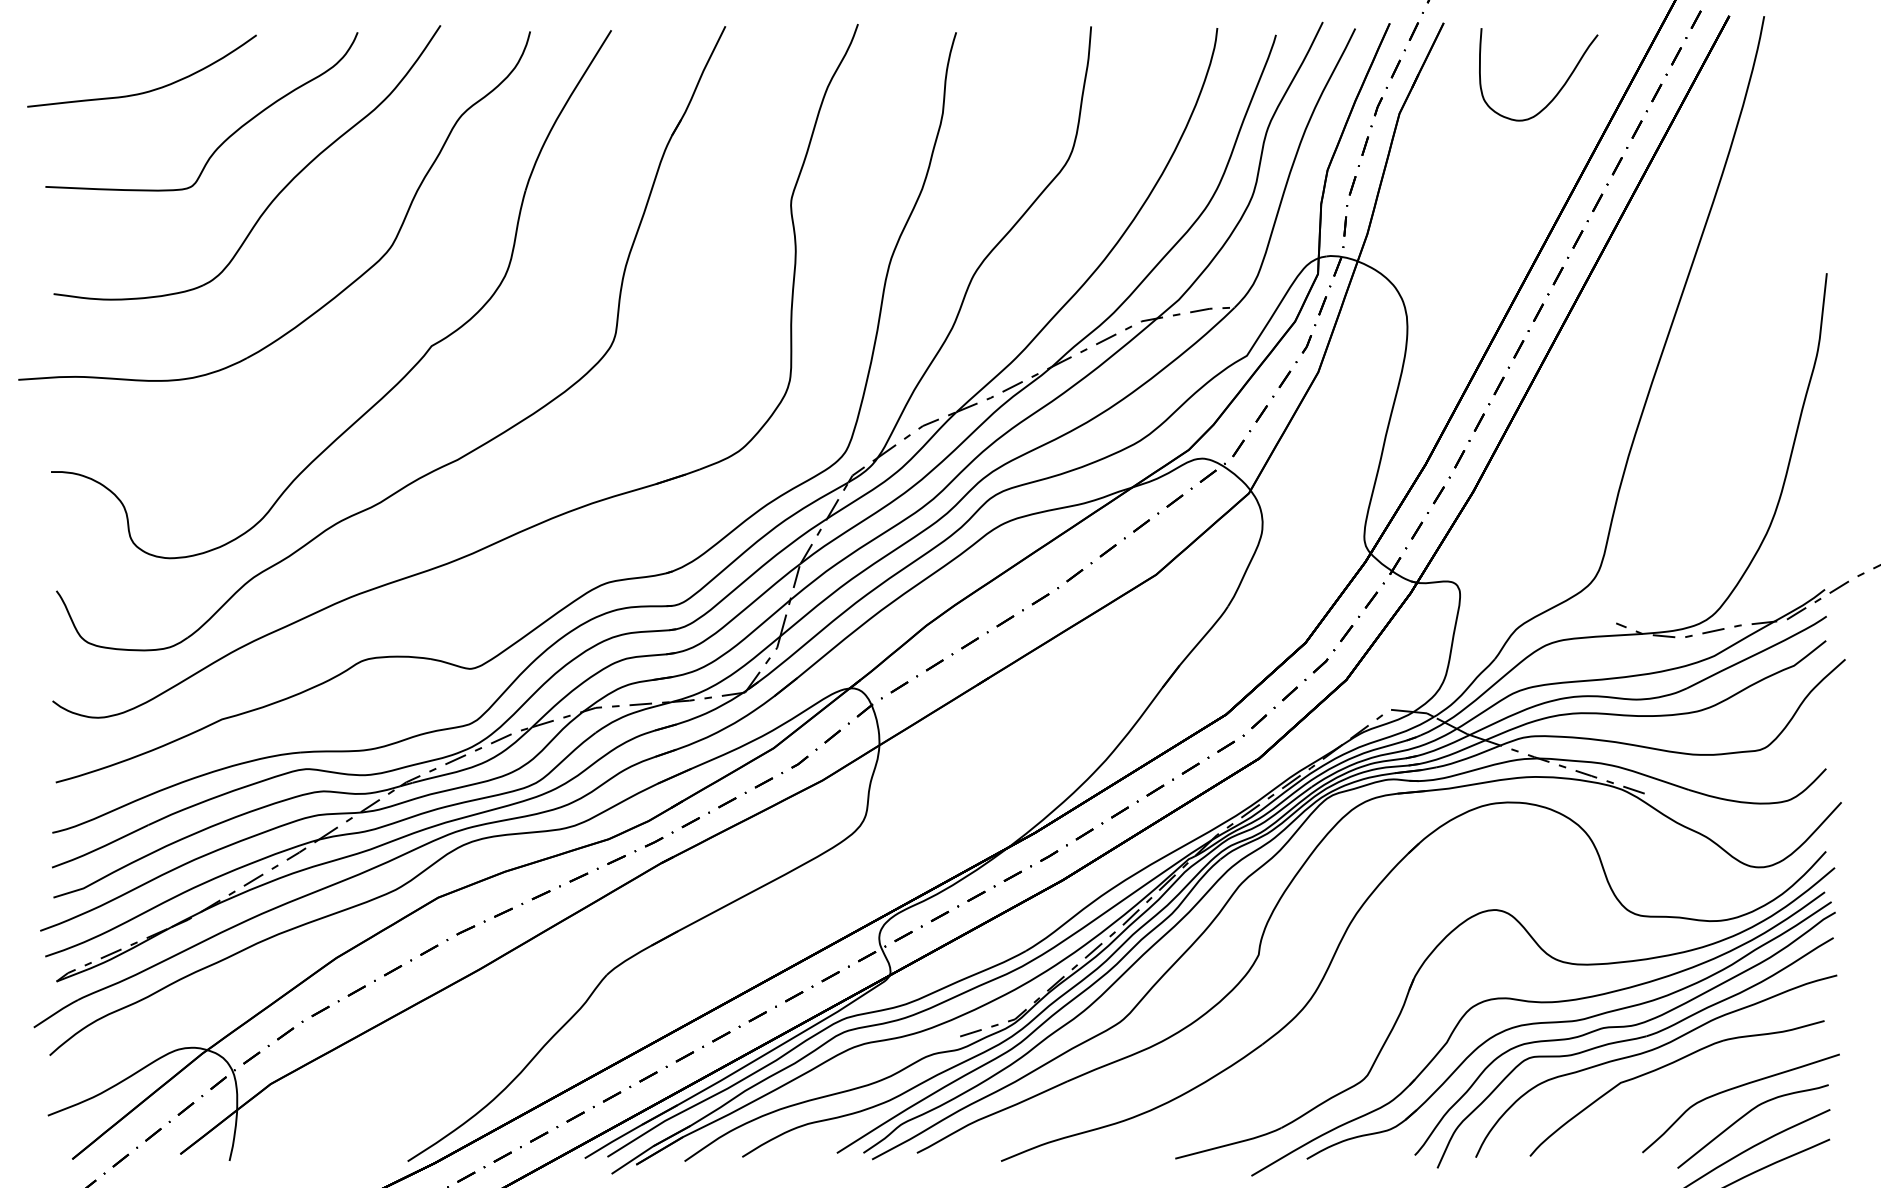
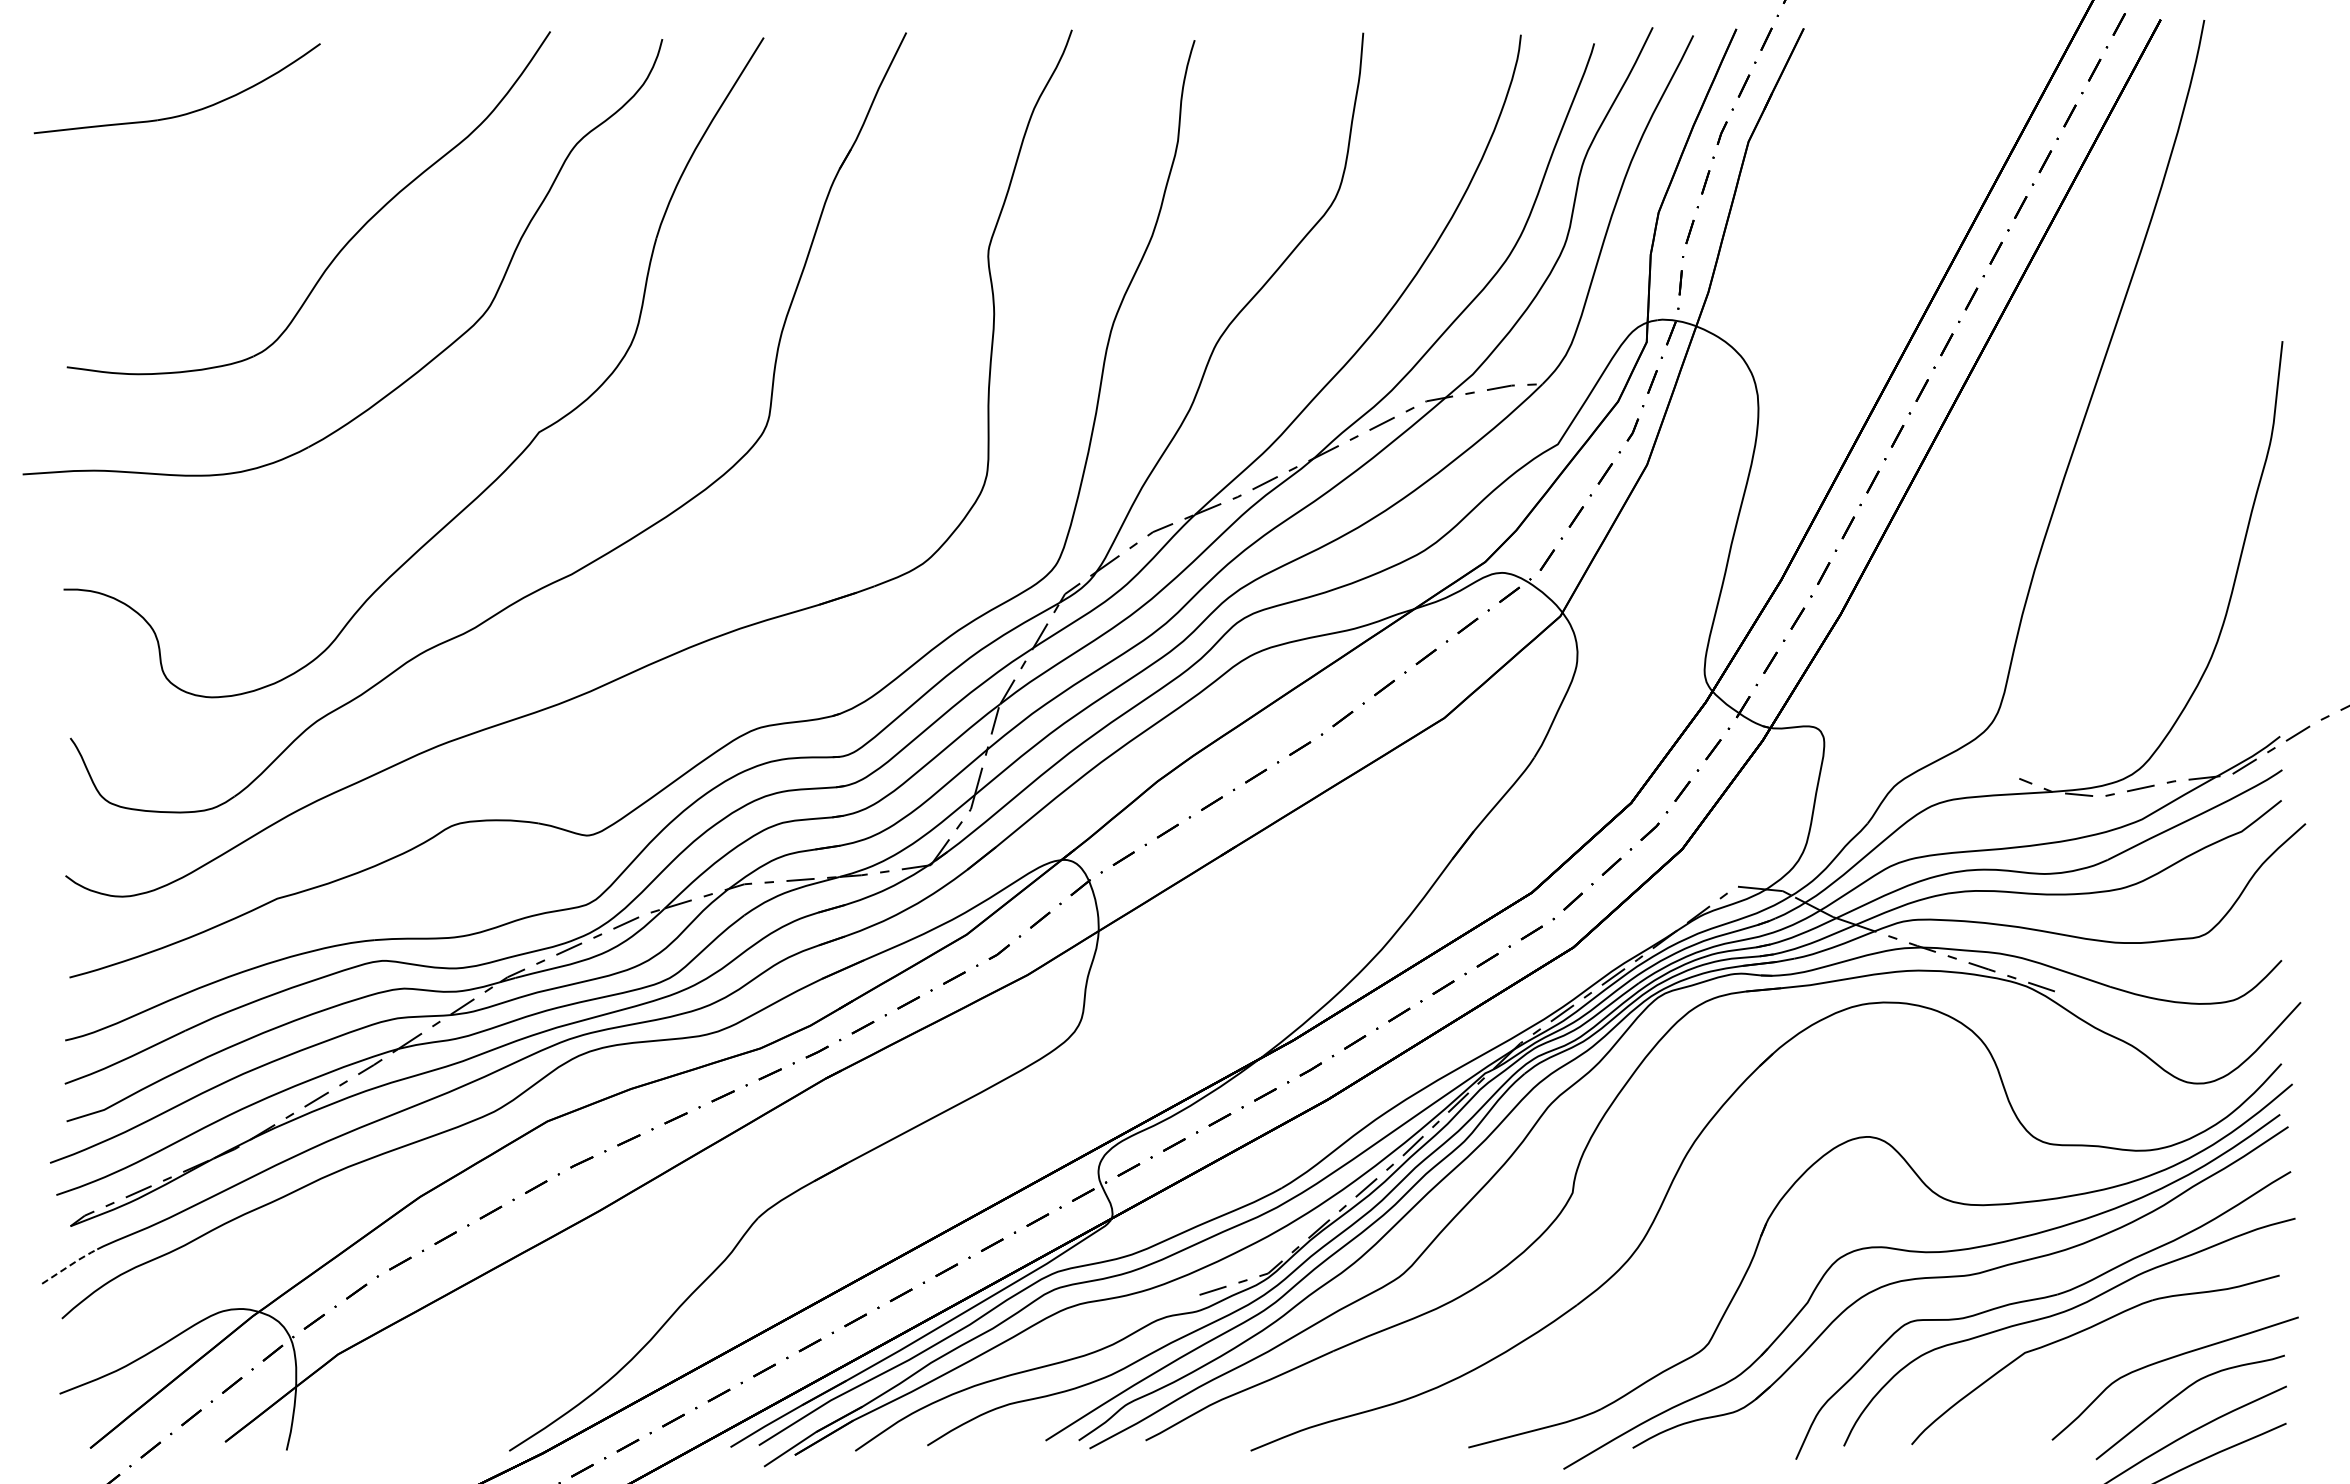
curve: (1558, 91) -> (1947, 113), removed
curve: (227, 137) -> (284, 171), removed
line: (56, 1012) -> (70, 1265), solid -> dashed
curve: (1625, 1027) -> (2030, 1283), removed

